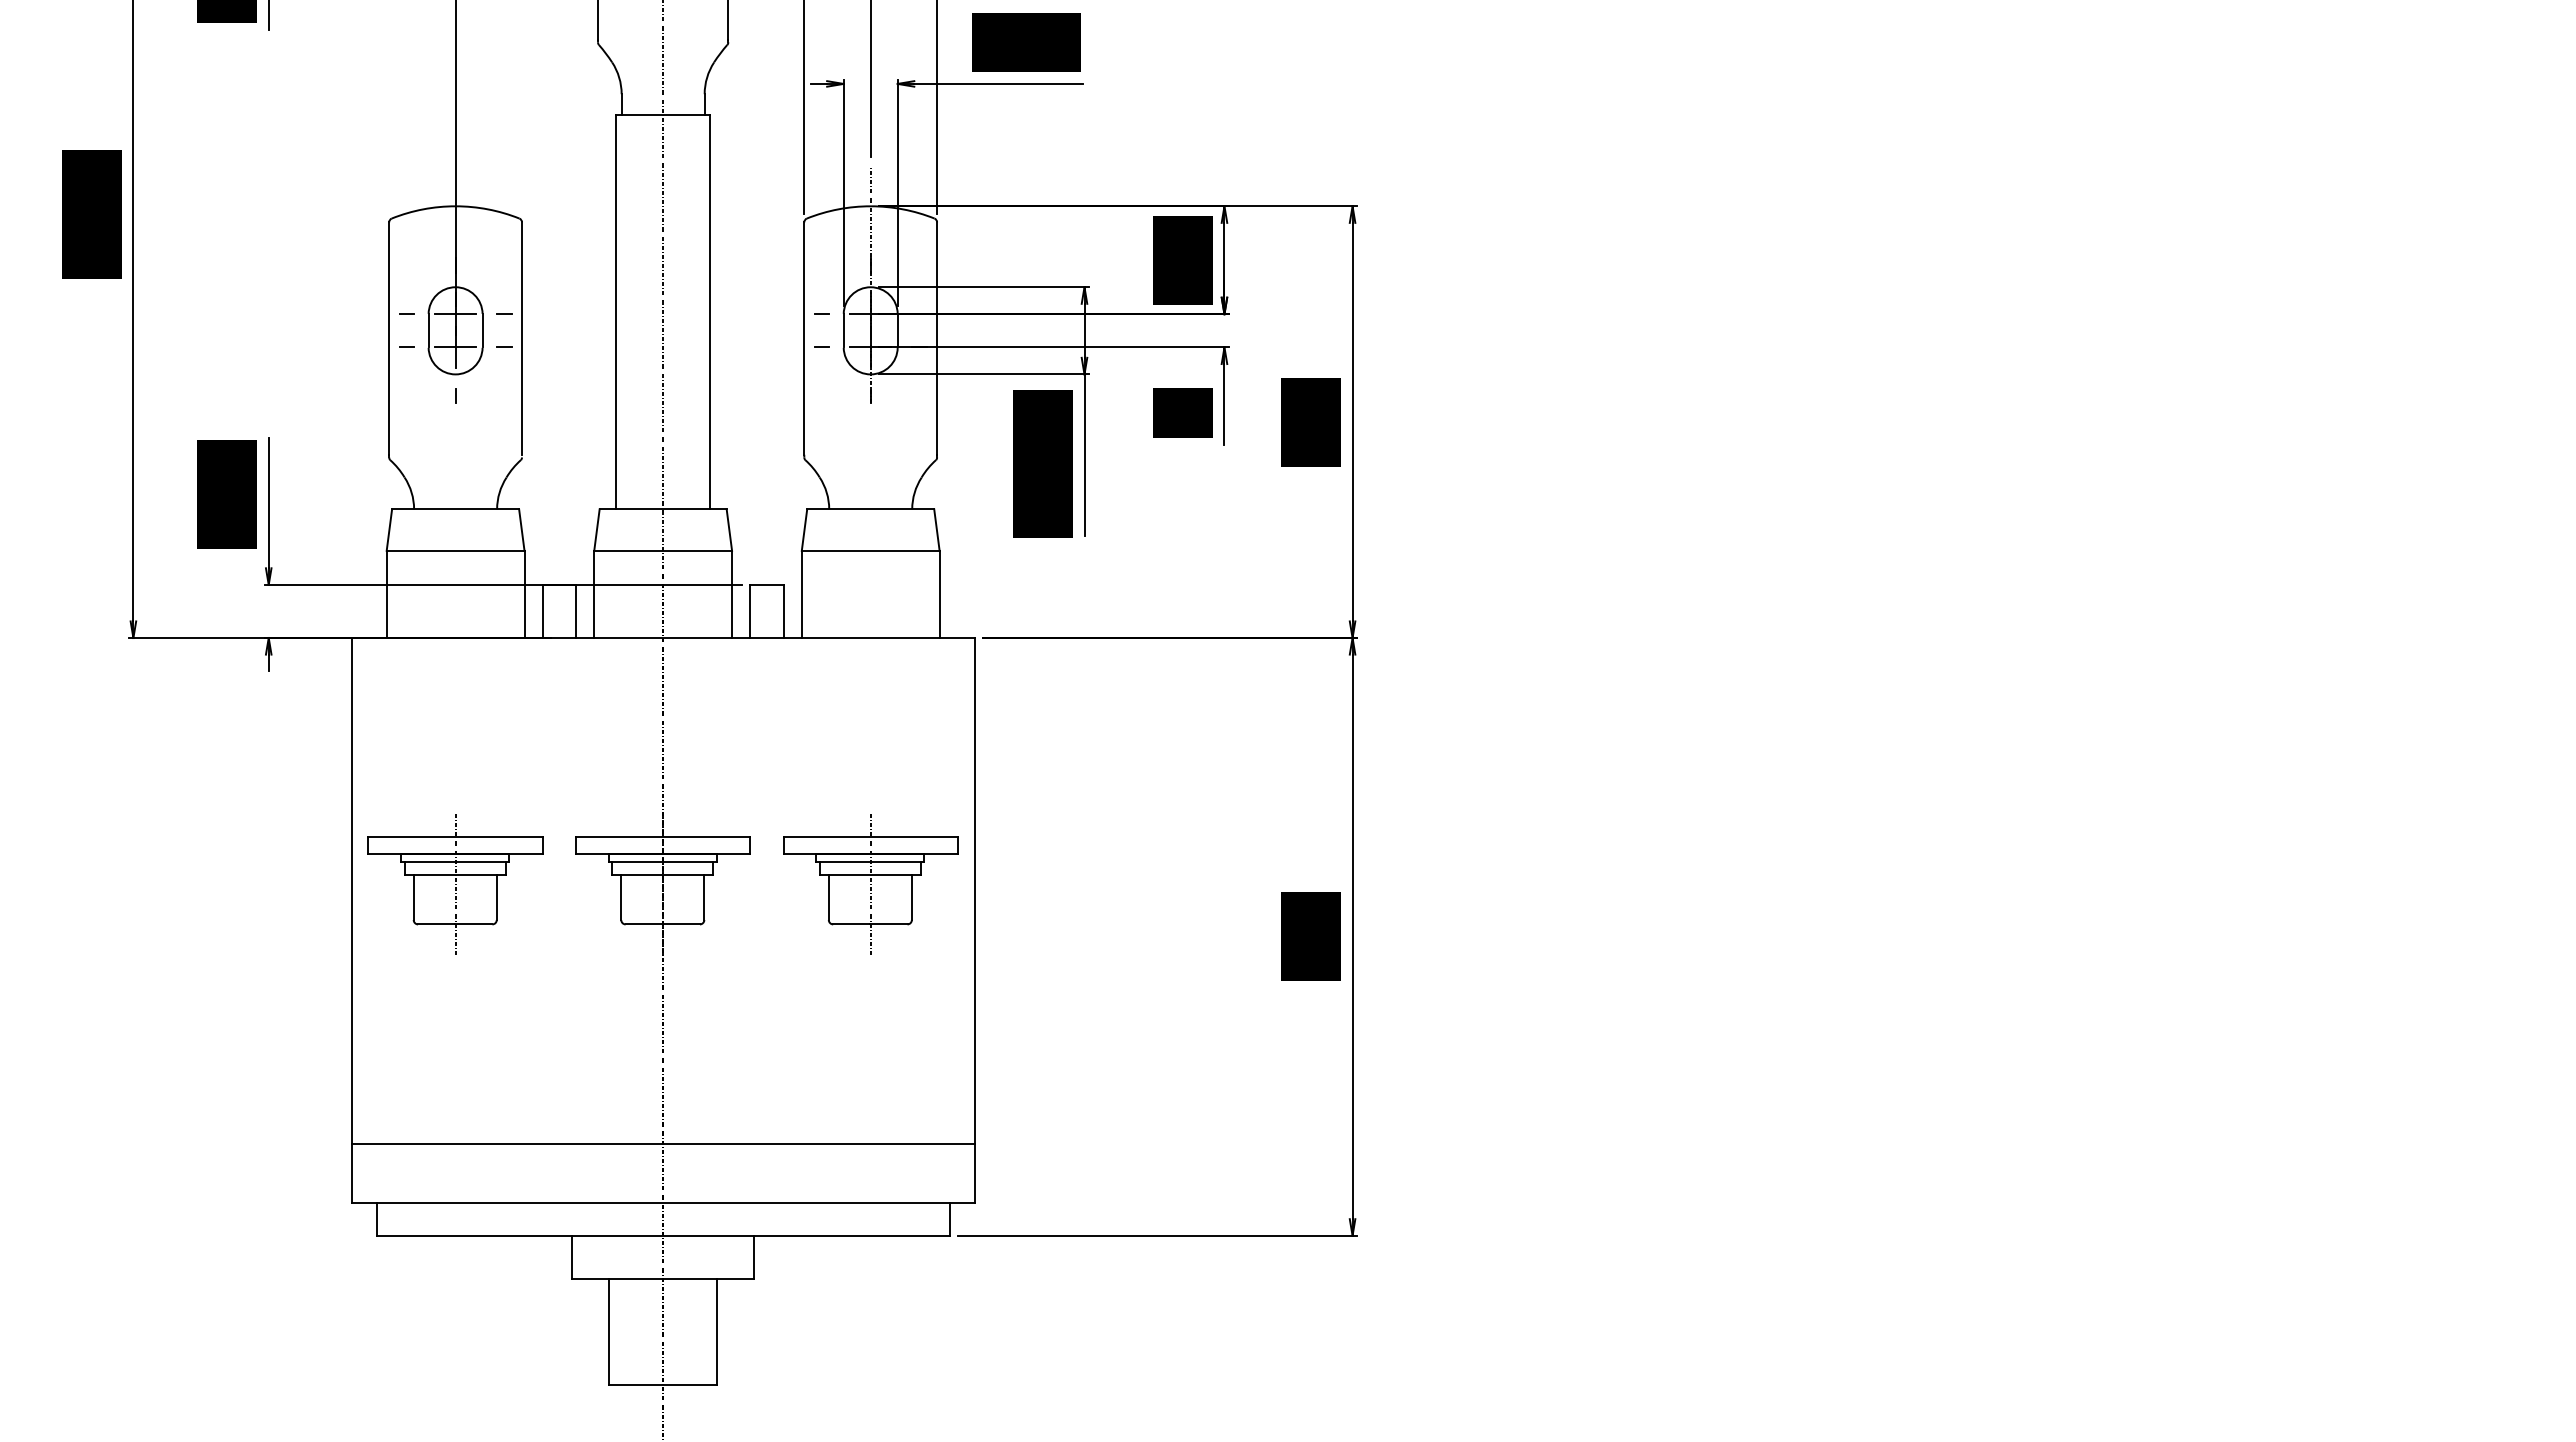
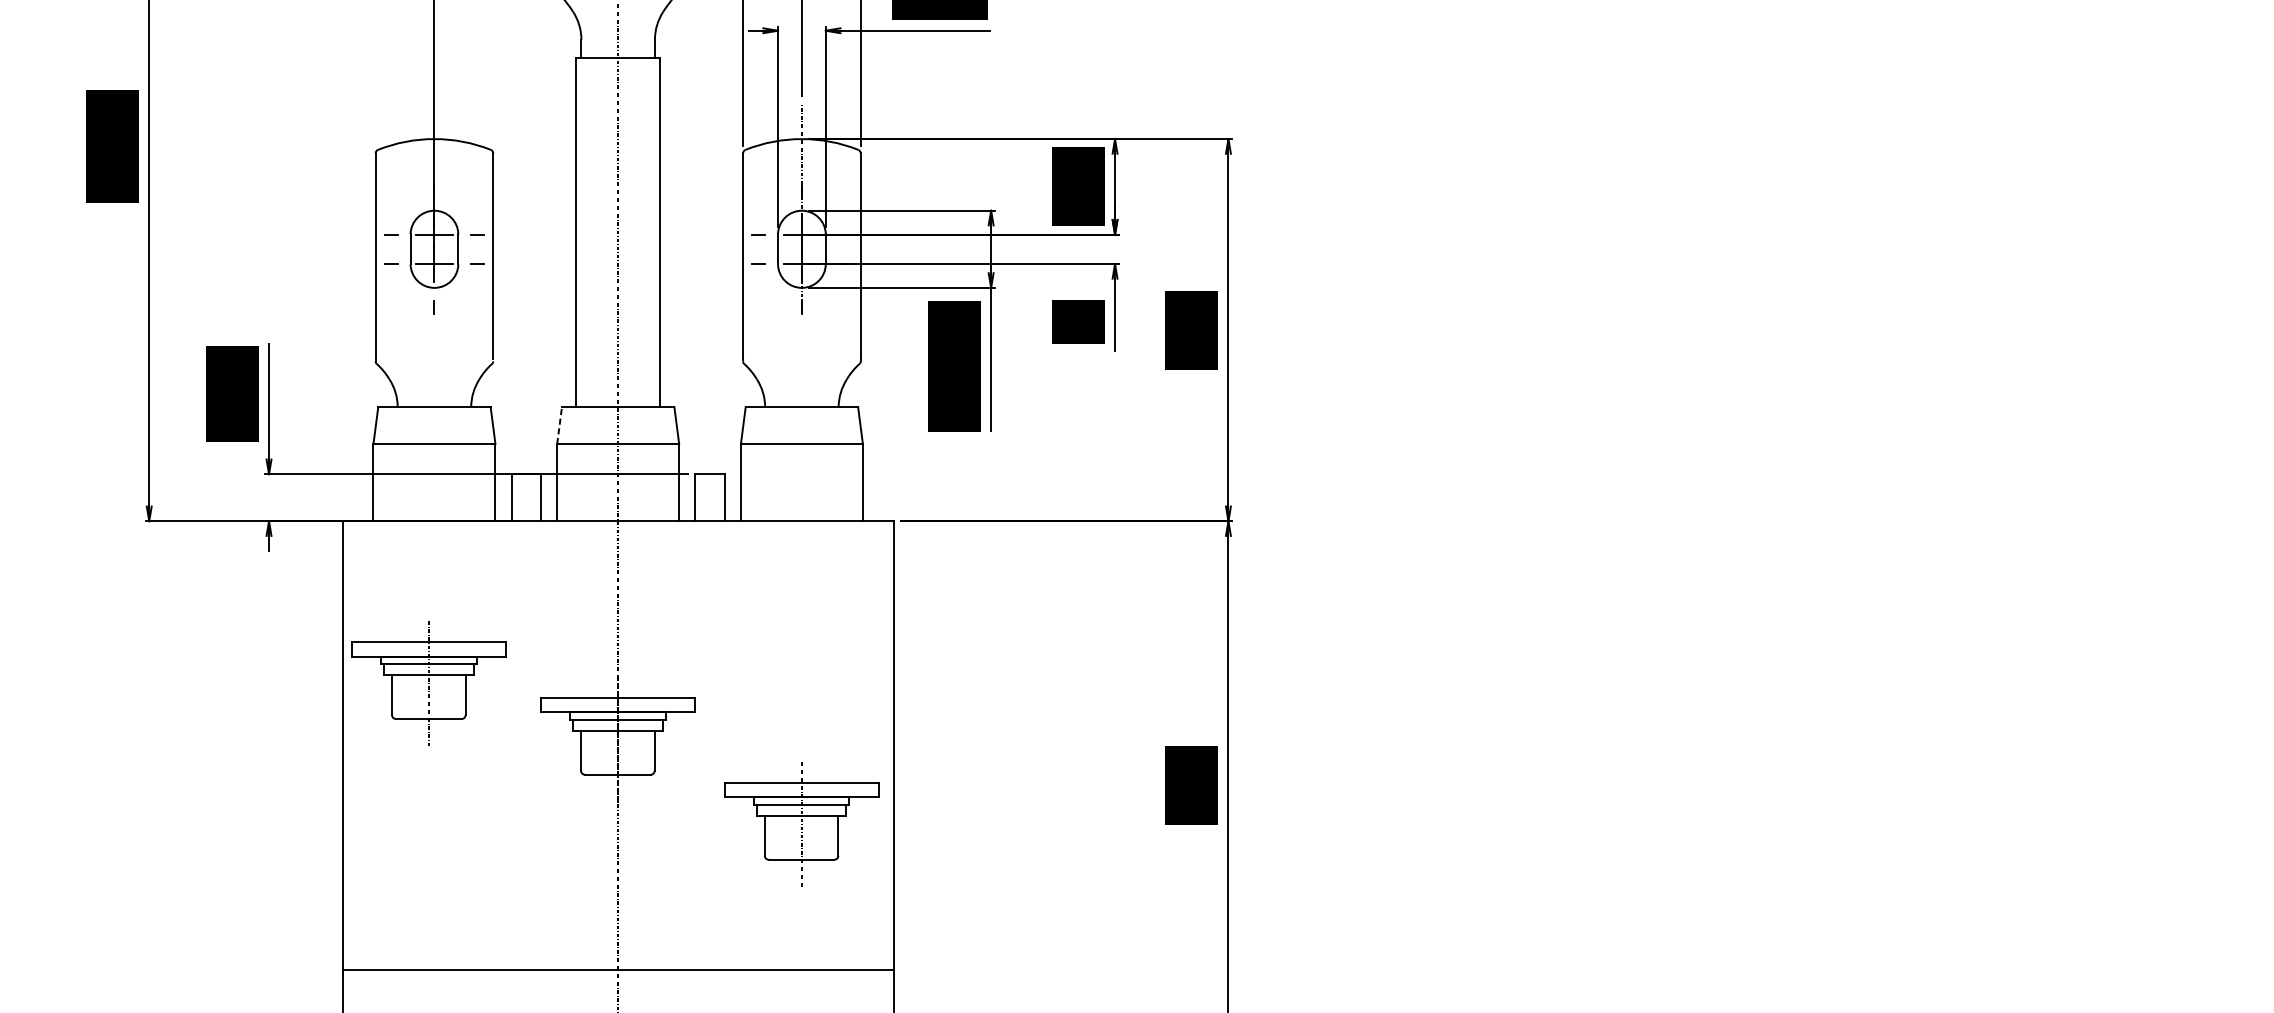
line: (596, 530) -> (559, 426), solid -> dashed
part: (455, 884) -> (429, 683), moved
part: (870, 884) -> (801, 824), moved

